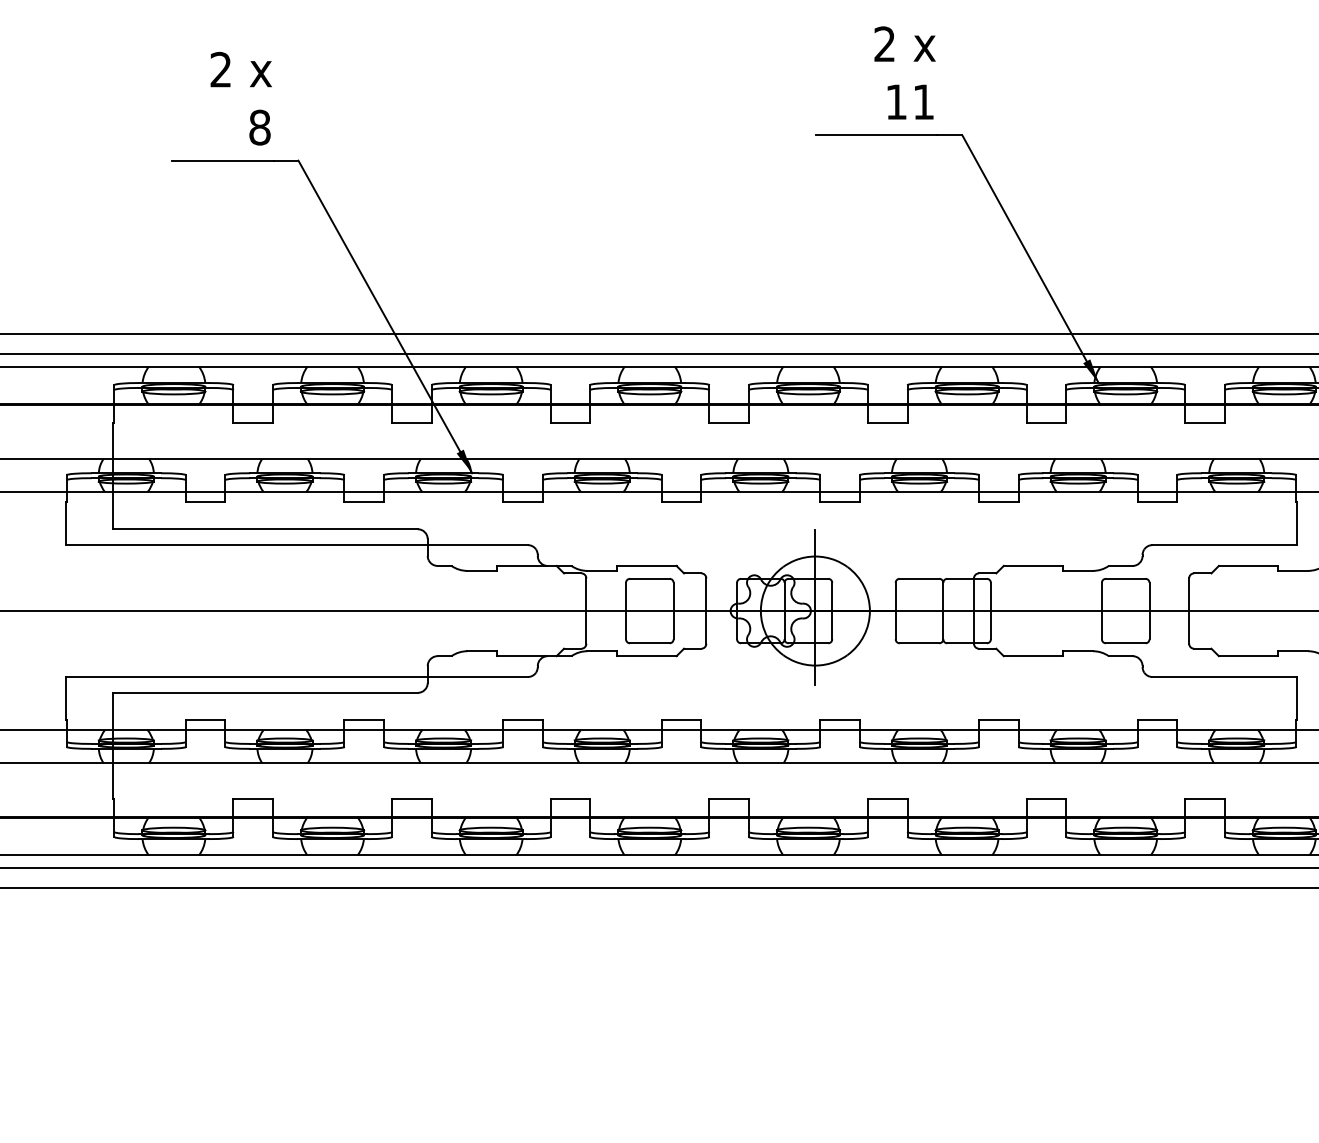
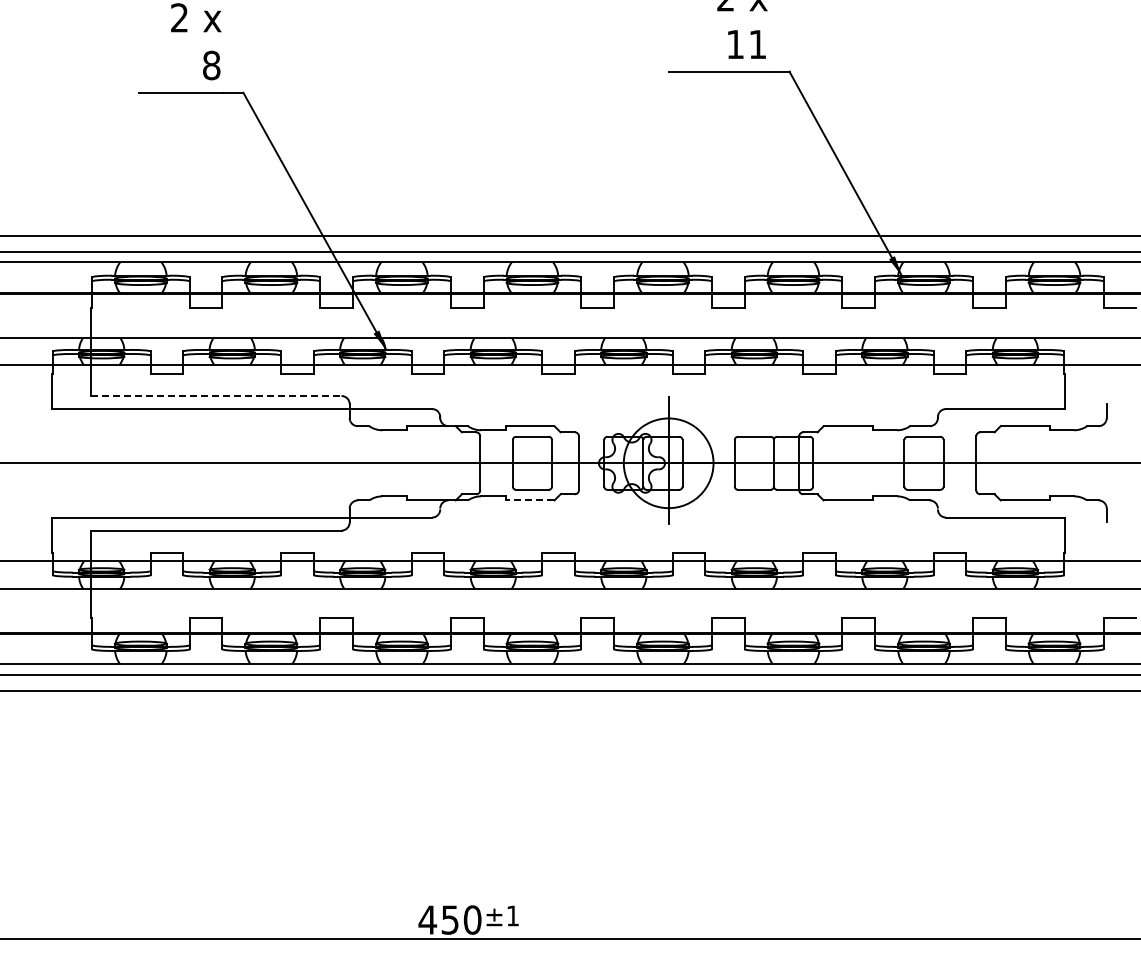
line: (265, 529) -> (216, 396), solid -> dashed
line: (646, 656) -> (529, 500), solid -> dashed

